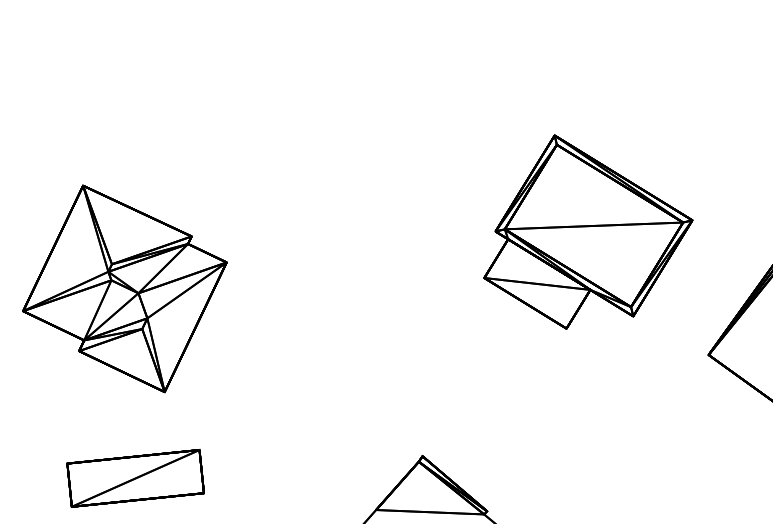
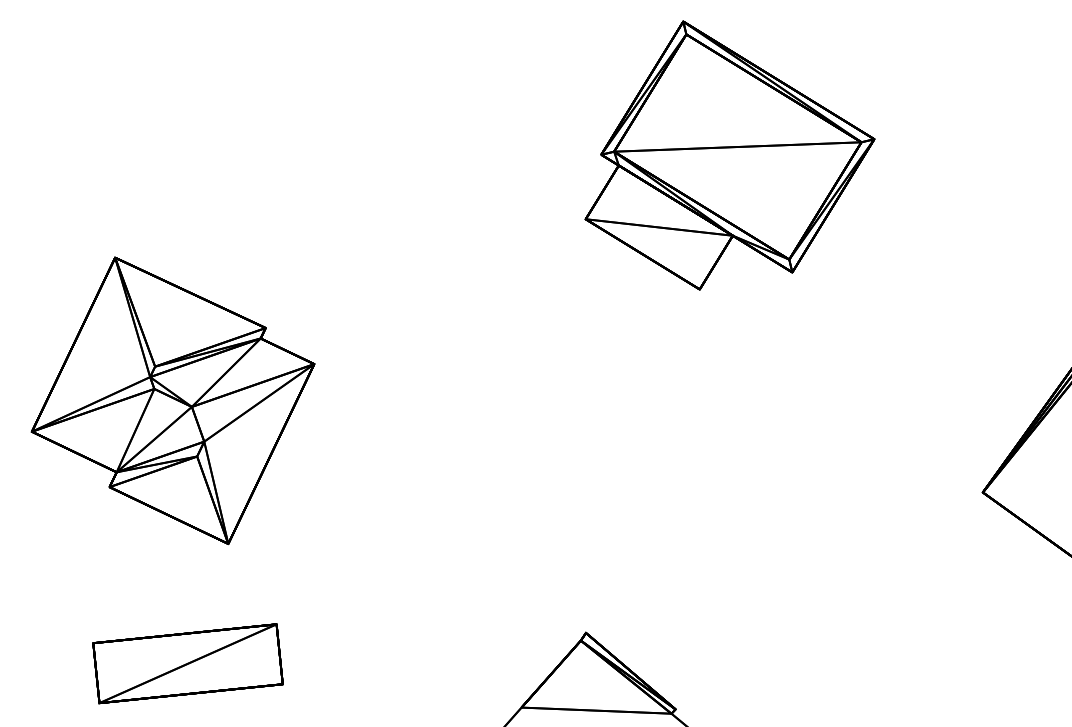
part: (588, 231) -> (730, 154), moved

